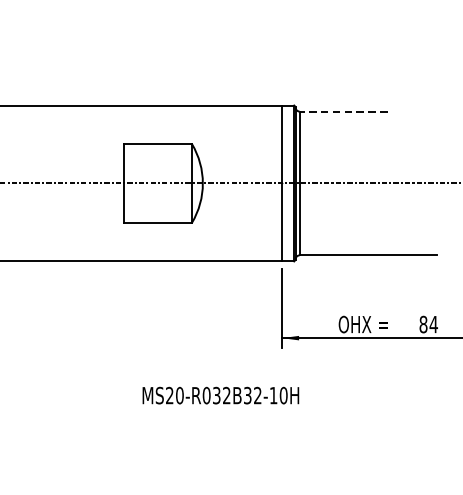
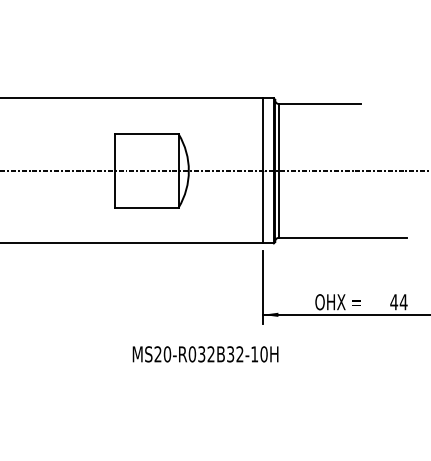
line: (343, 112) -> (319, 104), dashed -> solid
text: (423, 324) -> (394, 302), 84 -> 44
text: (220, 395) -> (205, 354), moved

